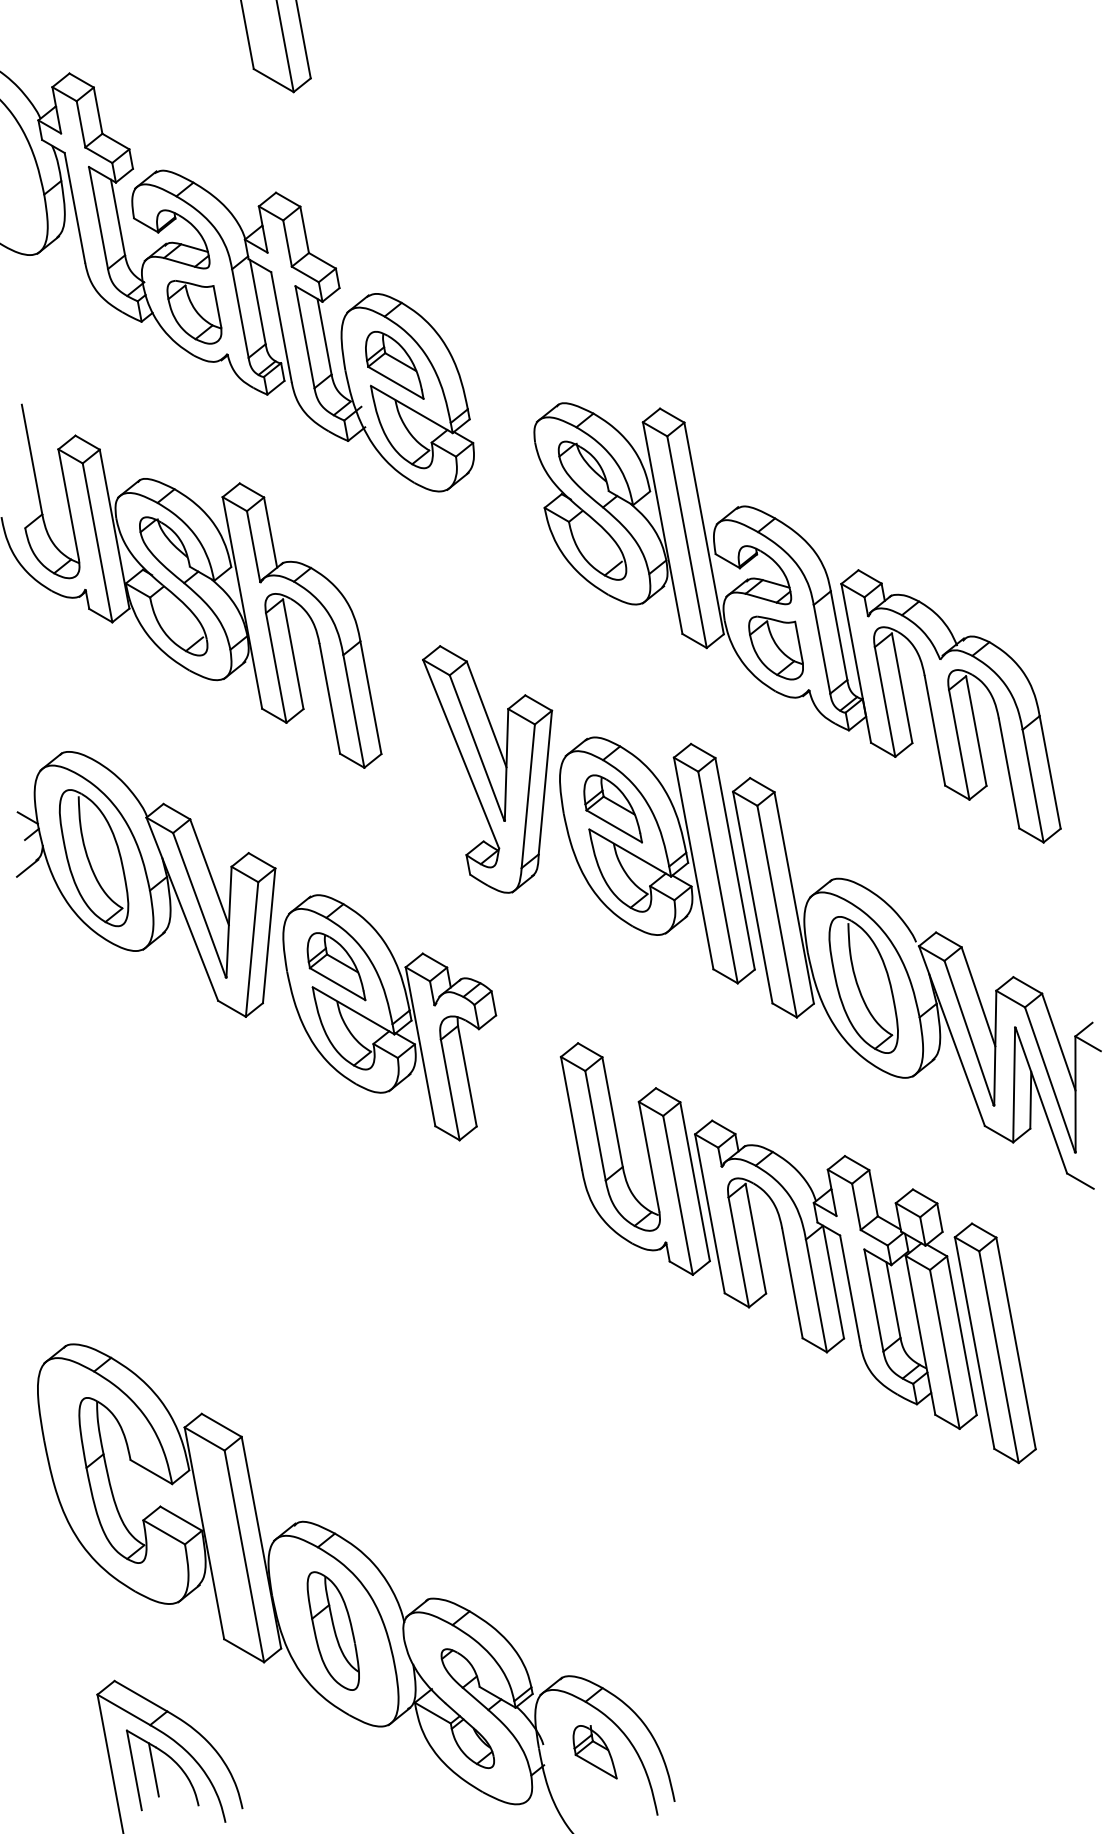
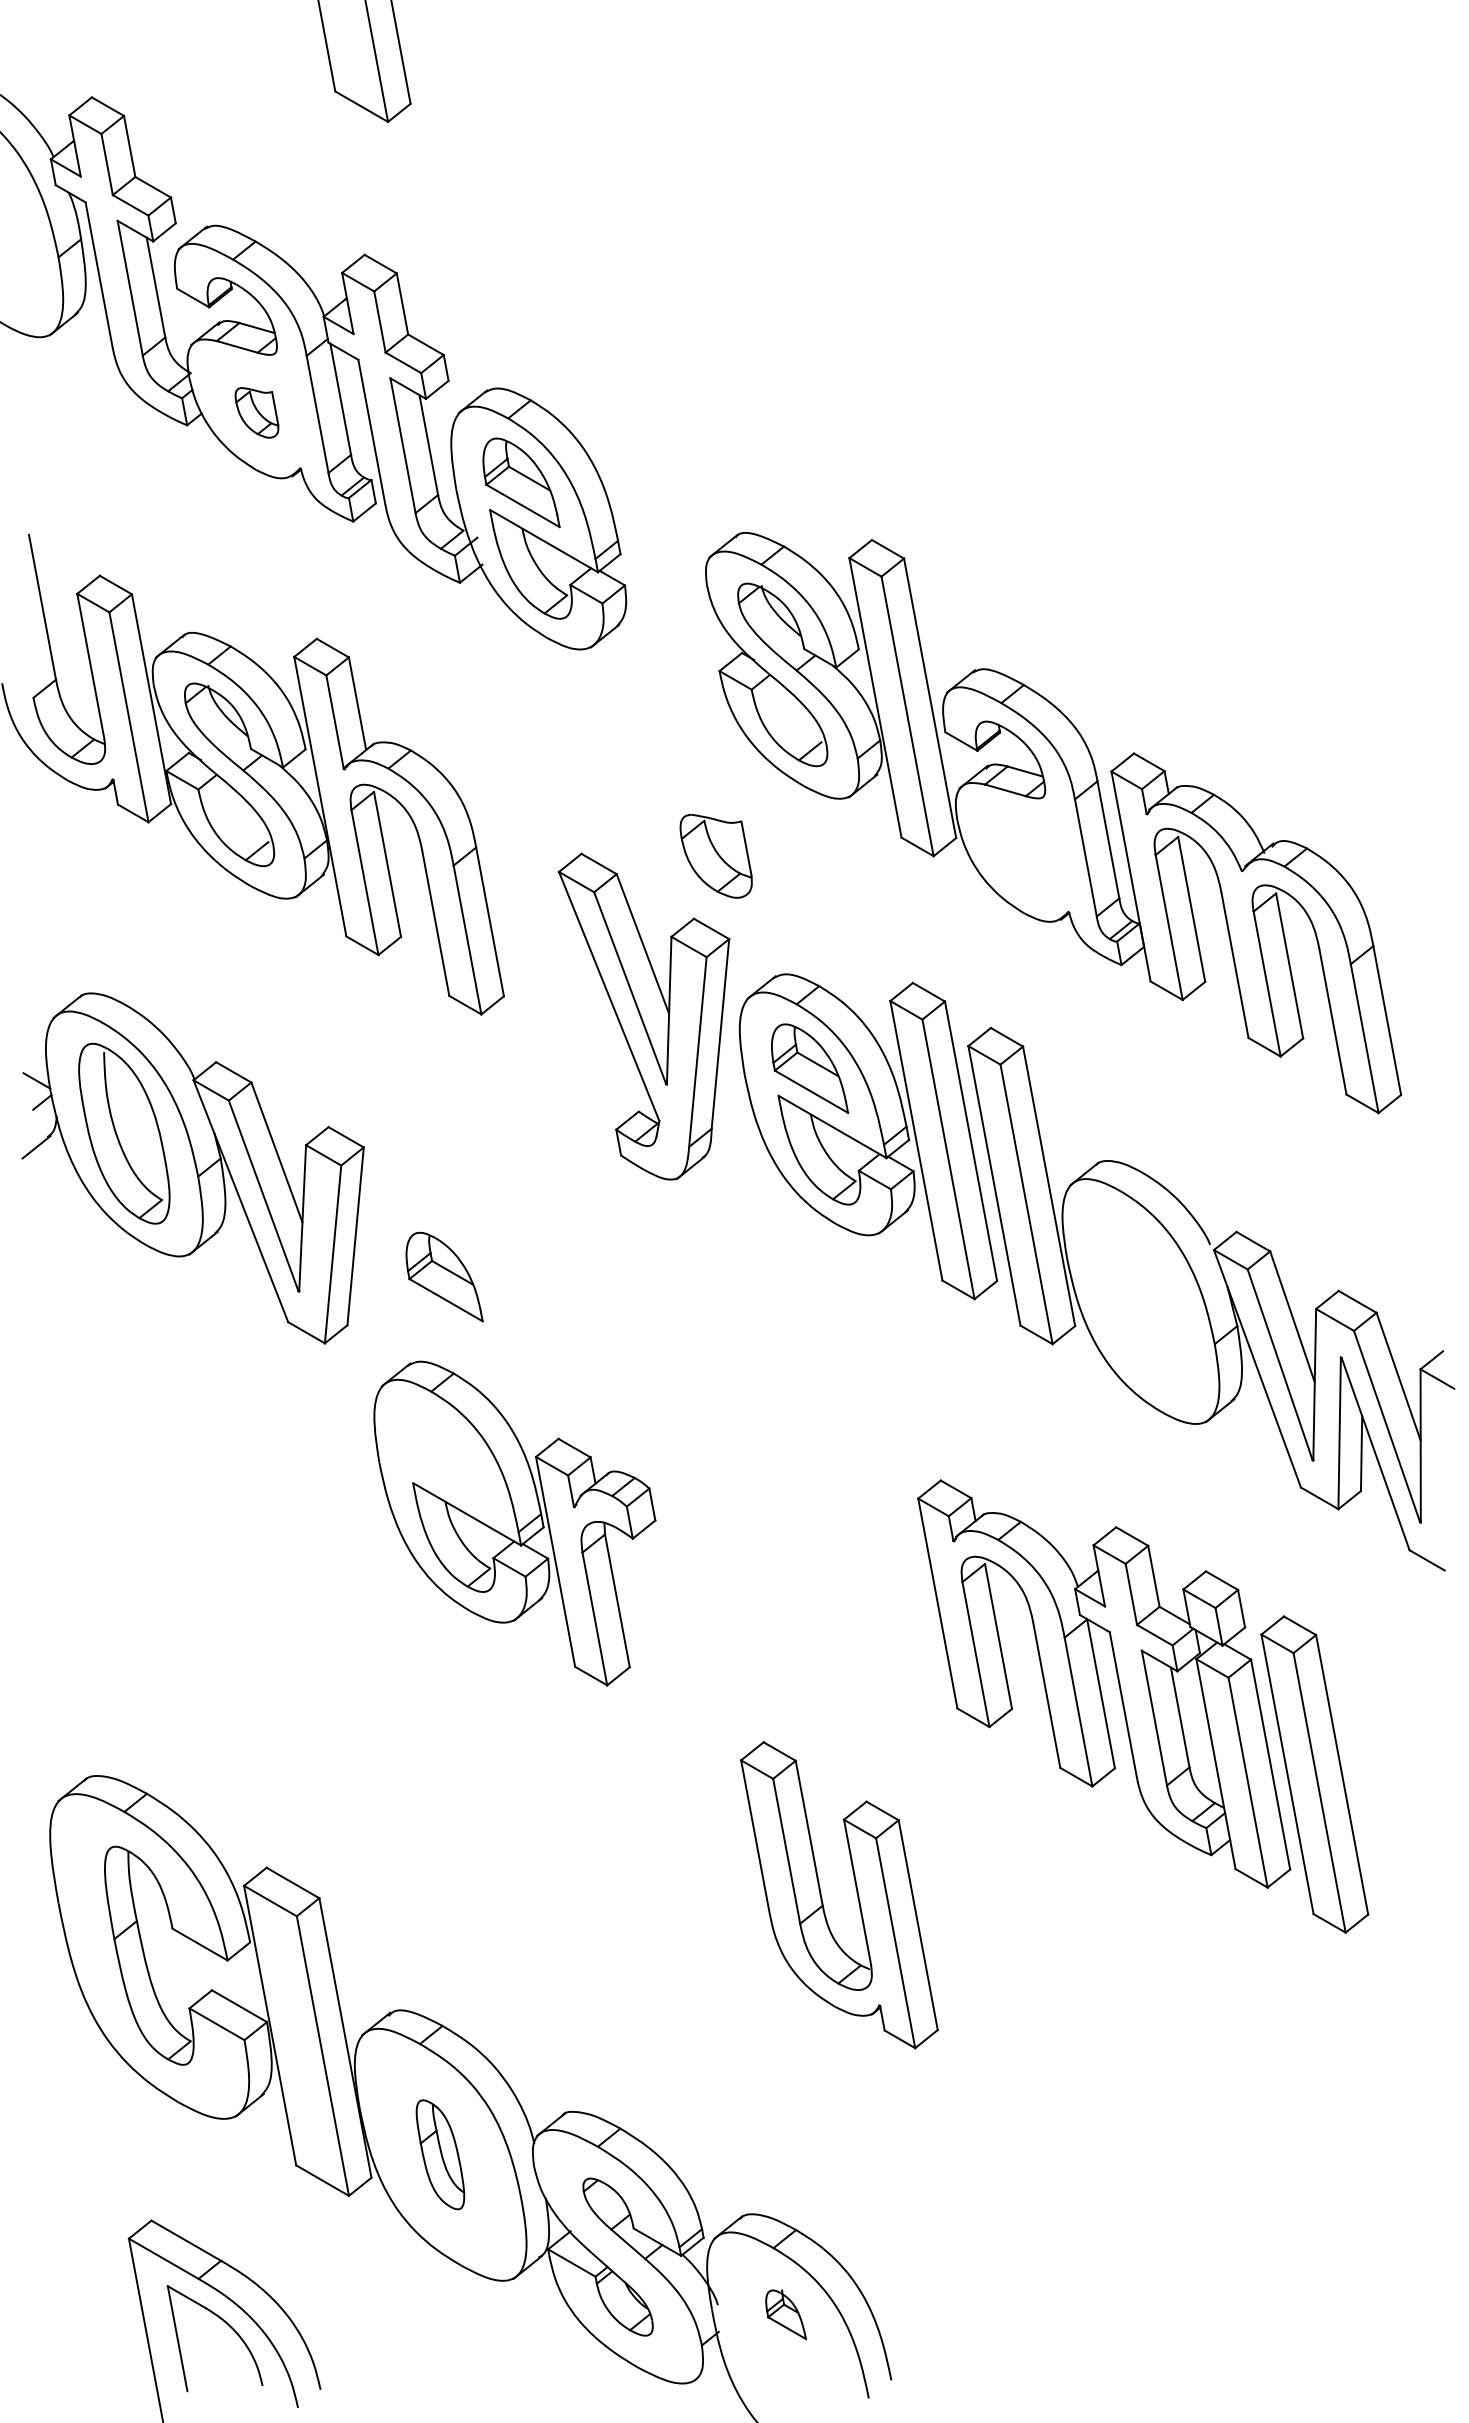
part: (194, 312) -> (256, 412), size x0.6
part: (775, 647) -> (715, 855), moved
part: (863, 985) -> (1140, 1301), removed
part: (389, 1017) -> (514, 1523), moved
part: (648, 1157) -> (856, 1893), moved
part: (333, 1630) -> (440, 2154), size x0.7
part: (594, 1752) -> (785, 2314), size x0.7
line: (153, 1769) -> (202, 2337), removed

